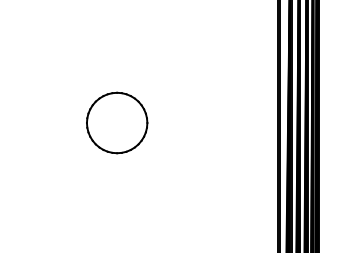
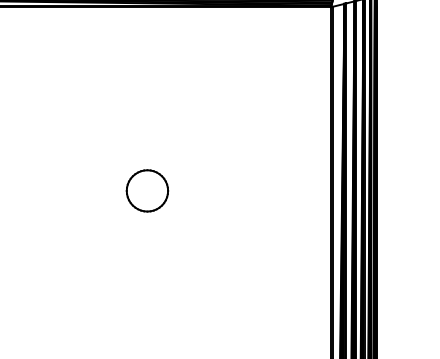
part: (117, 122) -> (147, 190), size x0.6

